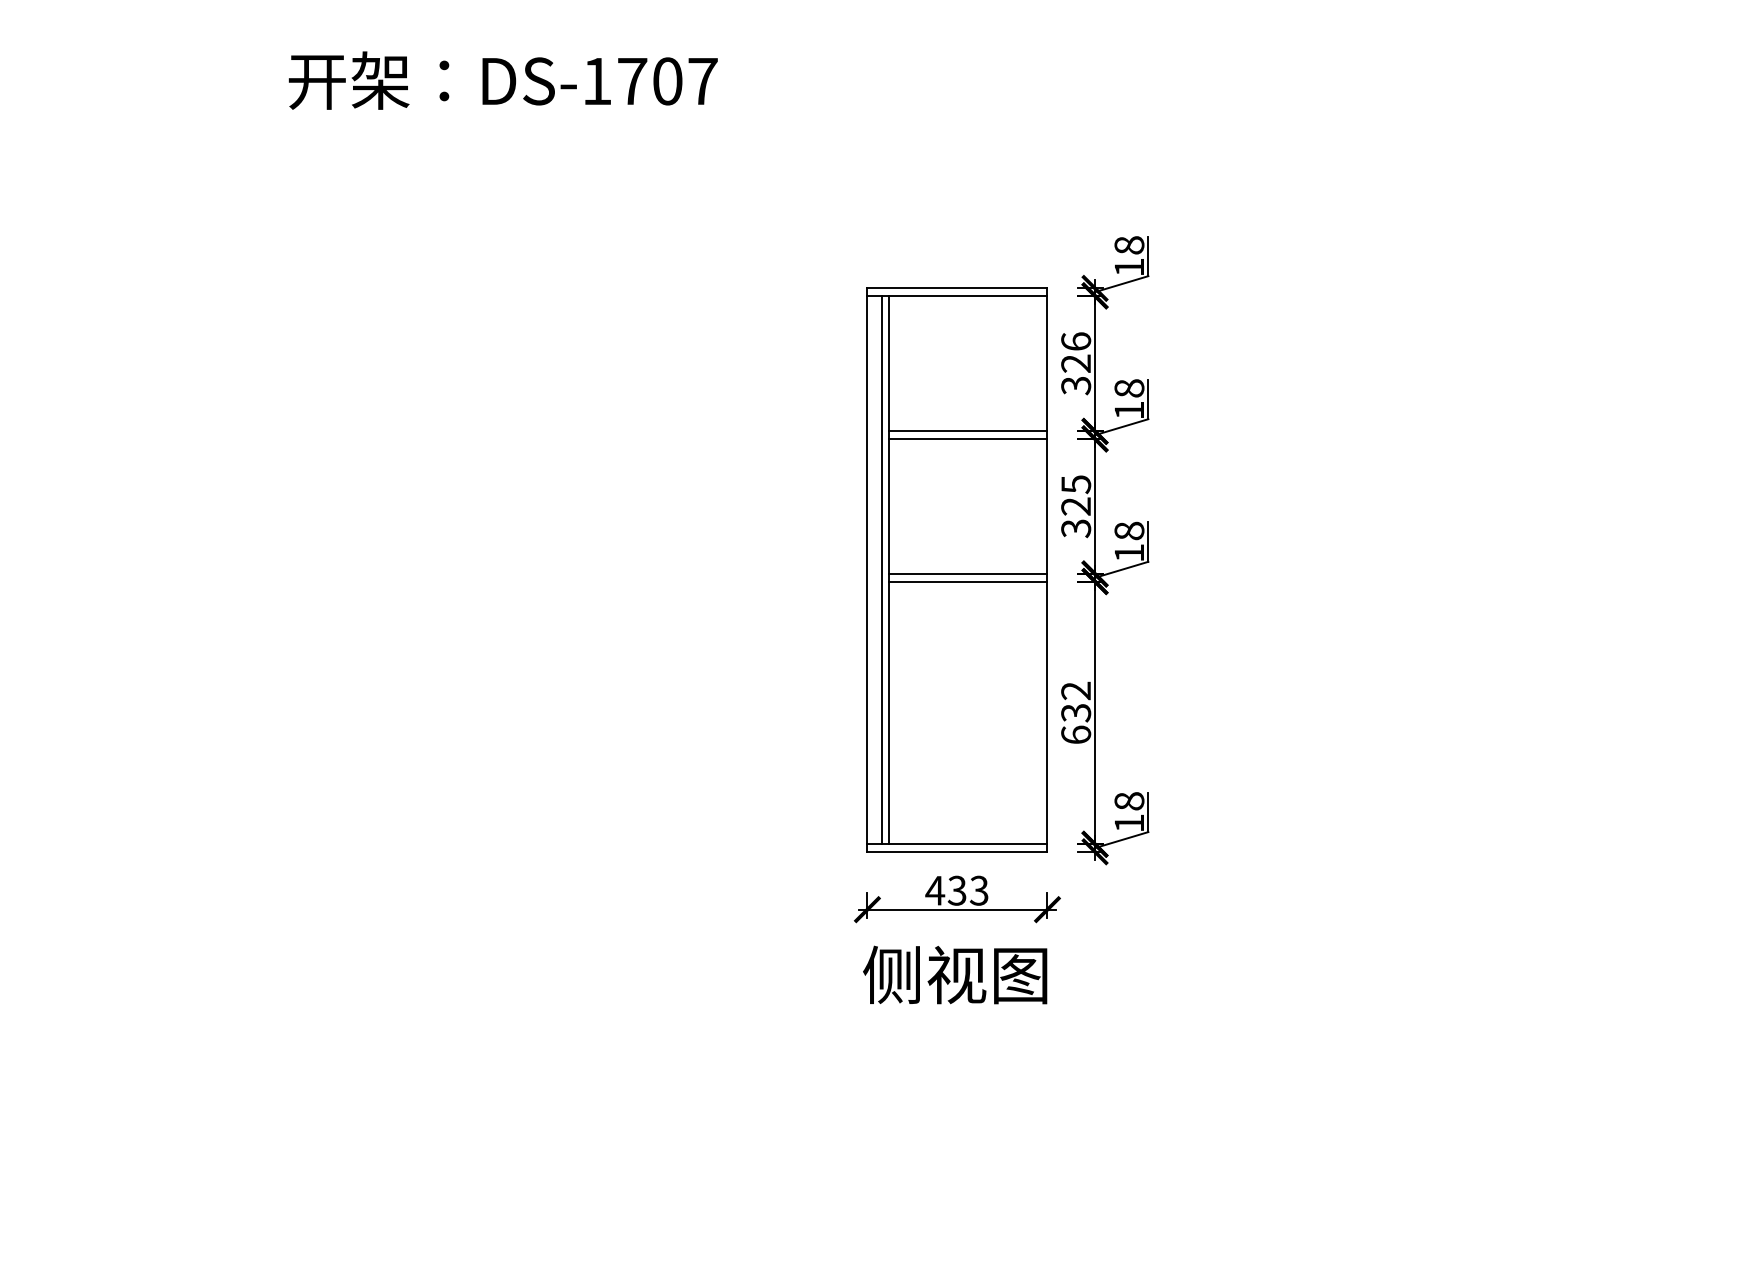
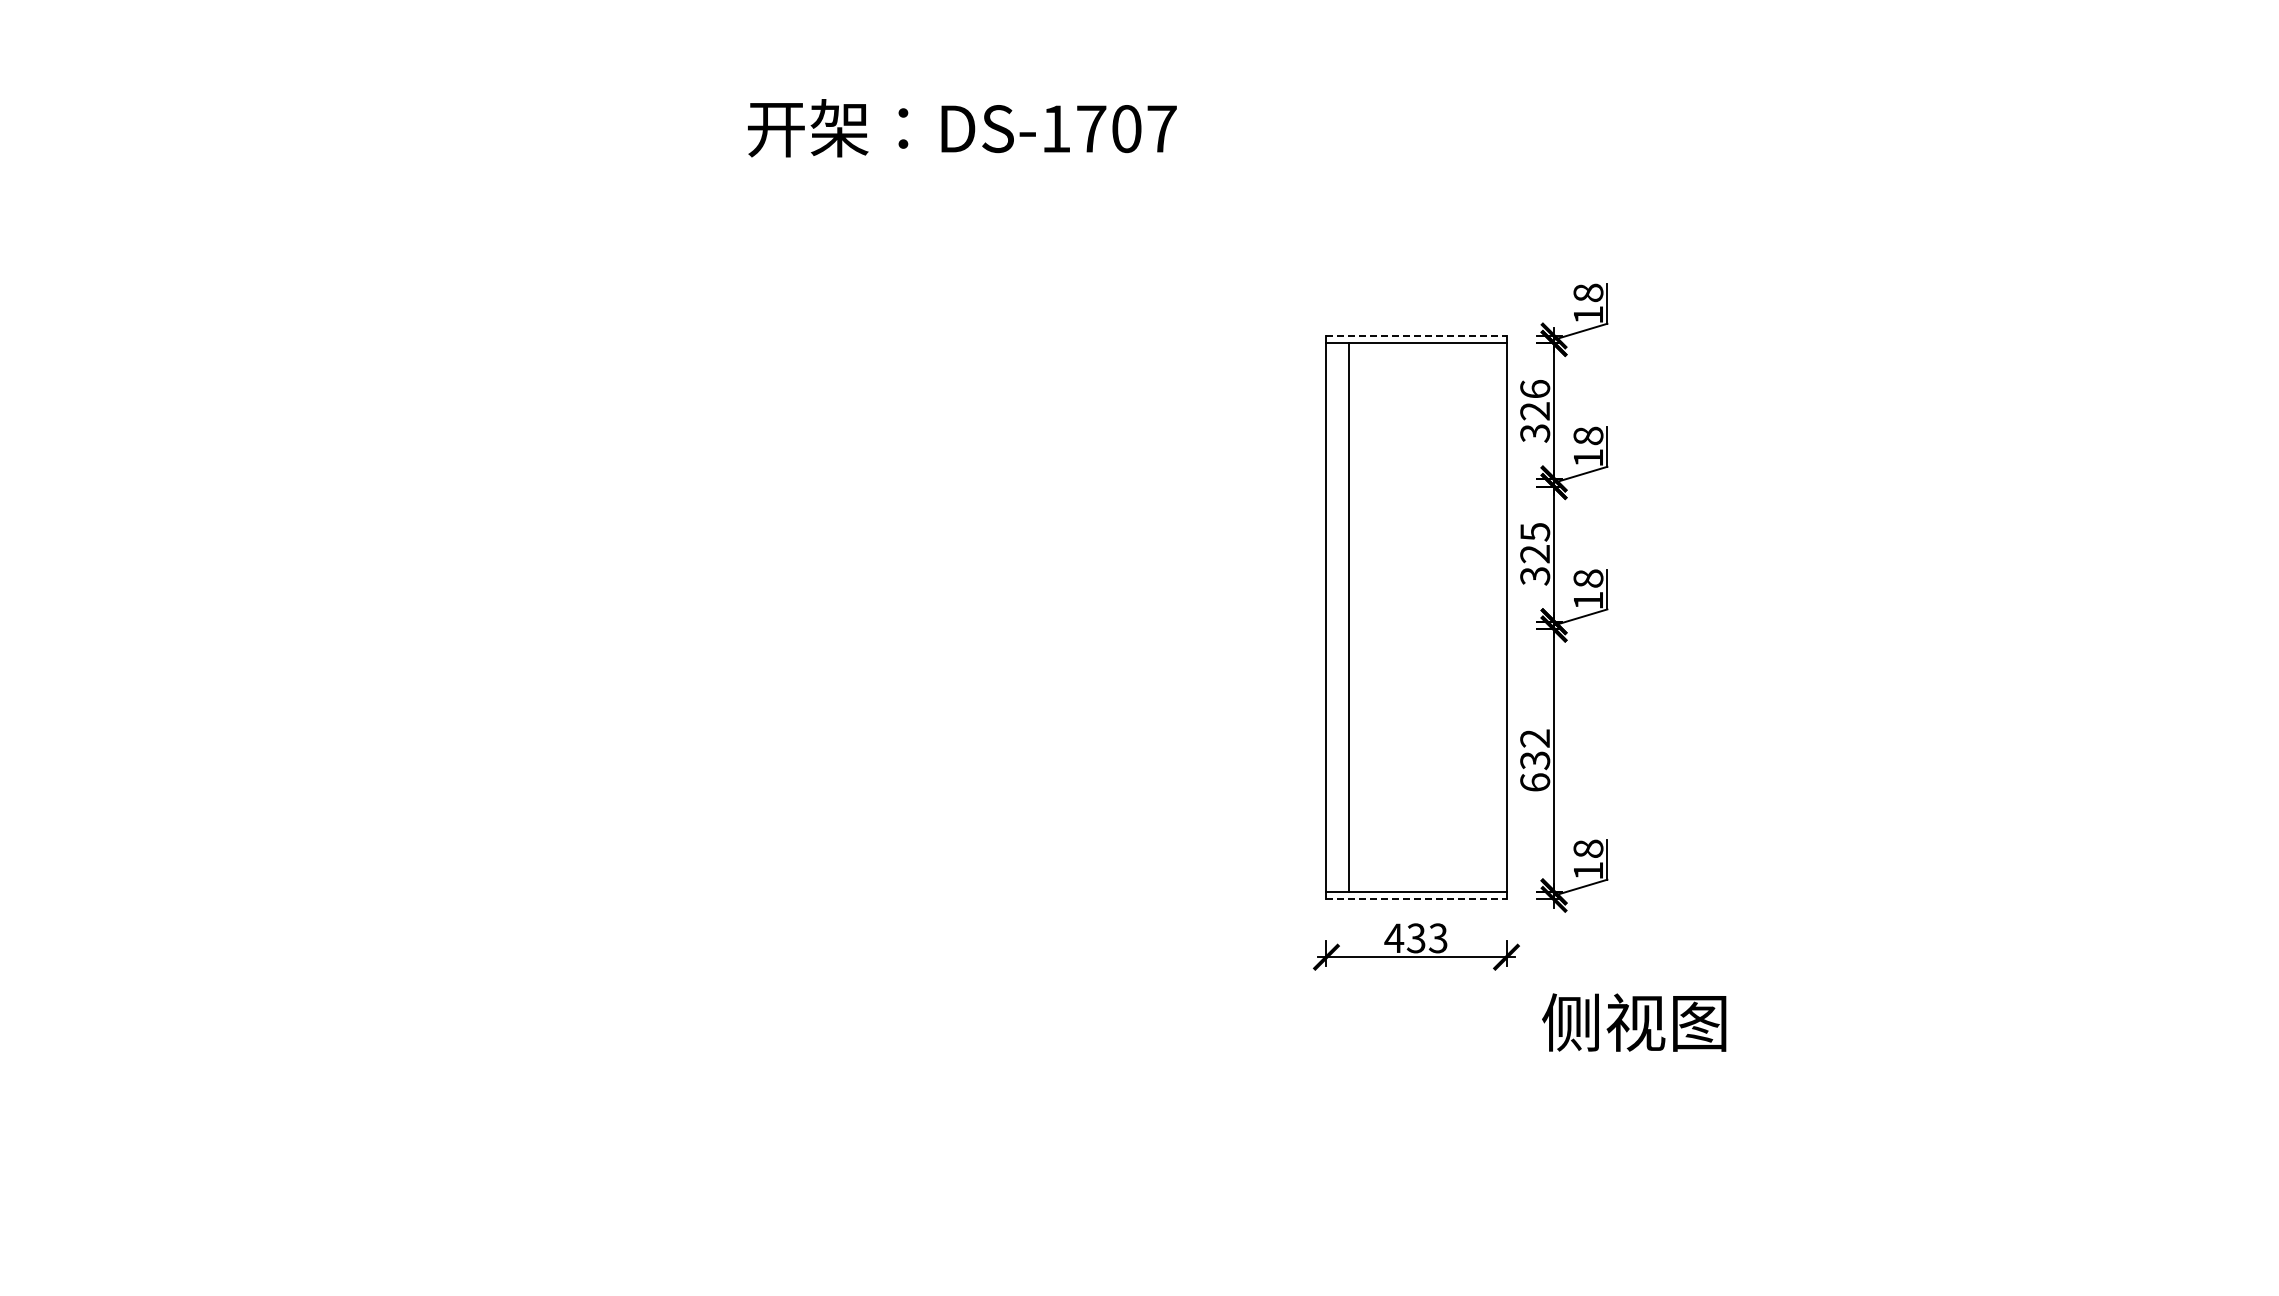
line: (957, 287) -> (1416, 335), solid -> dashed
line: (968, 431) -> (1427, 479), removed
line: (968, 438) -> (1427, 486), removed
line: (882, 569) -> (1341, 617), removed
line: (968, 573) -> (1427, 621), removed
line: (968, 581) -> (1427, 629), removed
line: (957, 851) -> (1416, 899), solid -> dashed
text: (955, 974) -> (1634, 1022), moved

